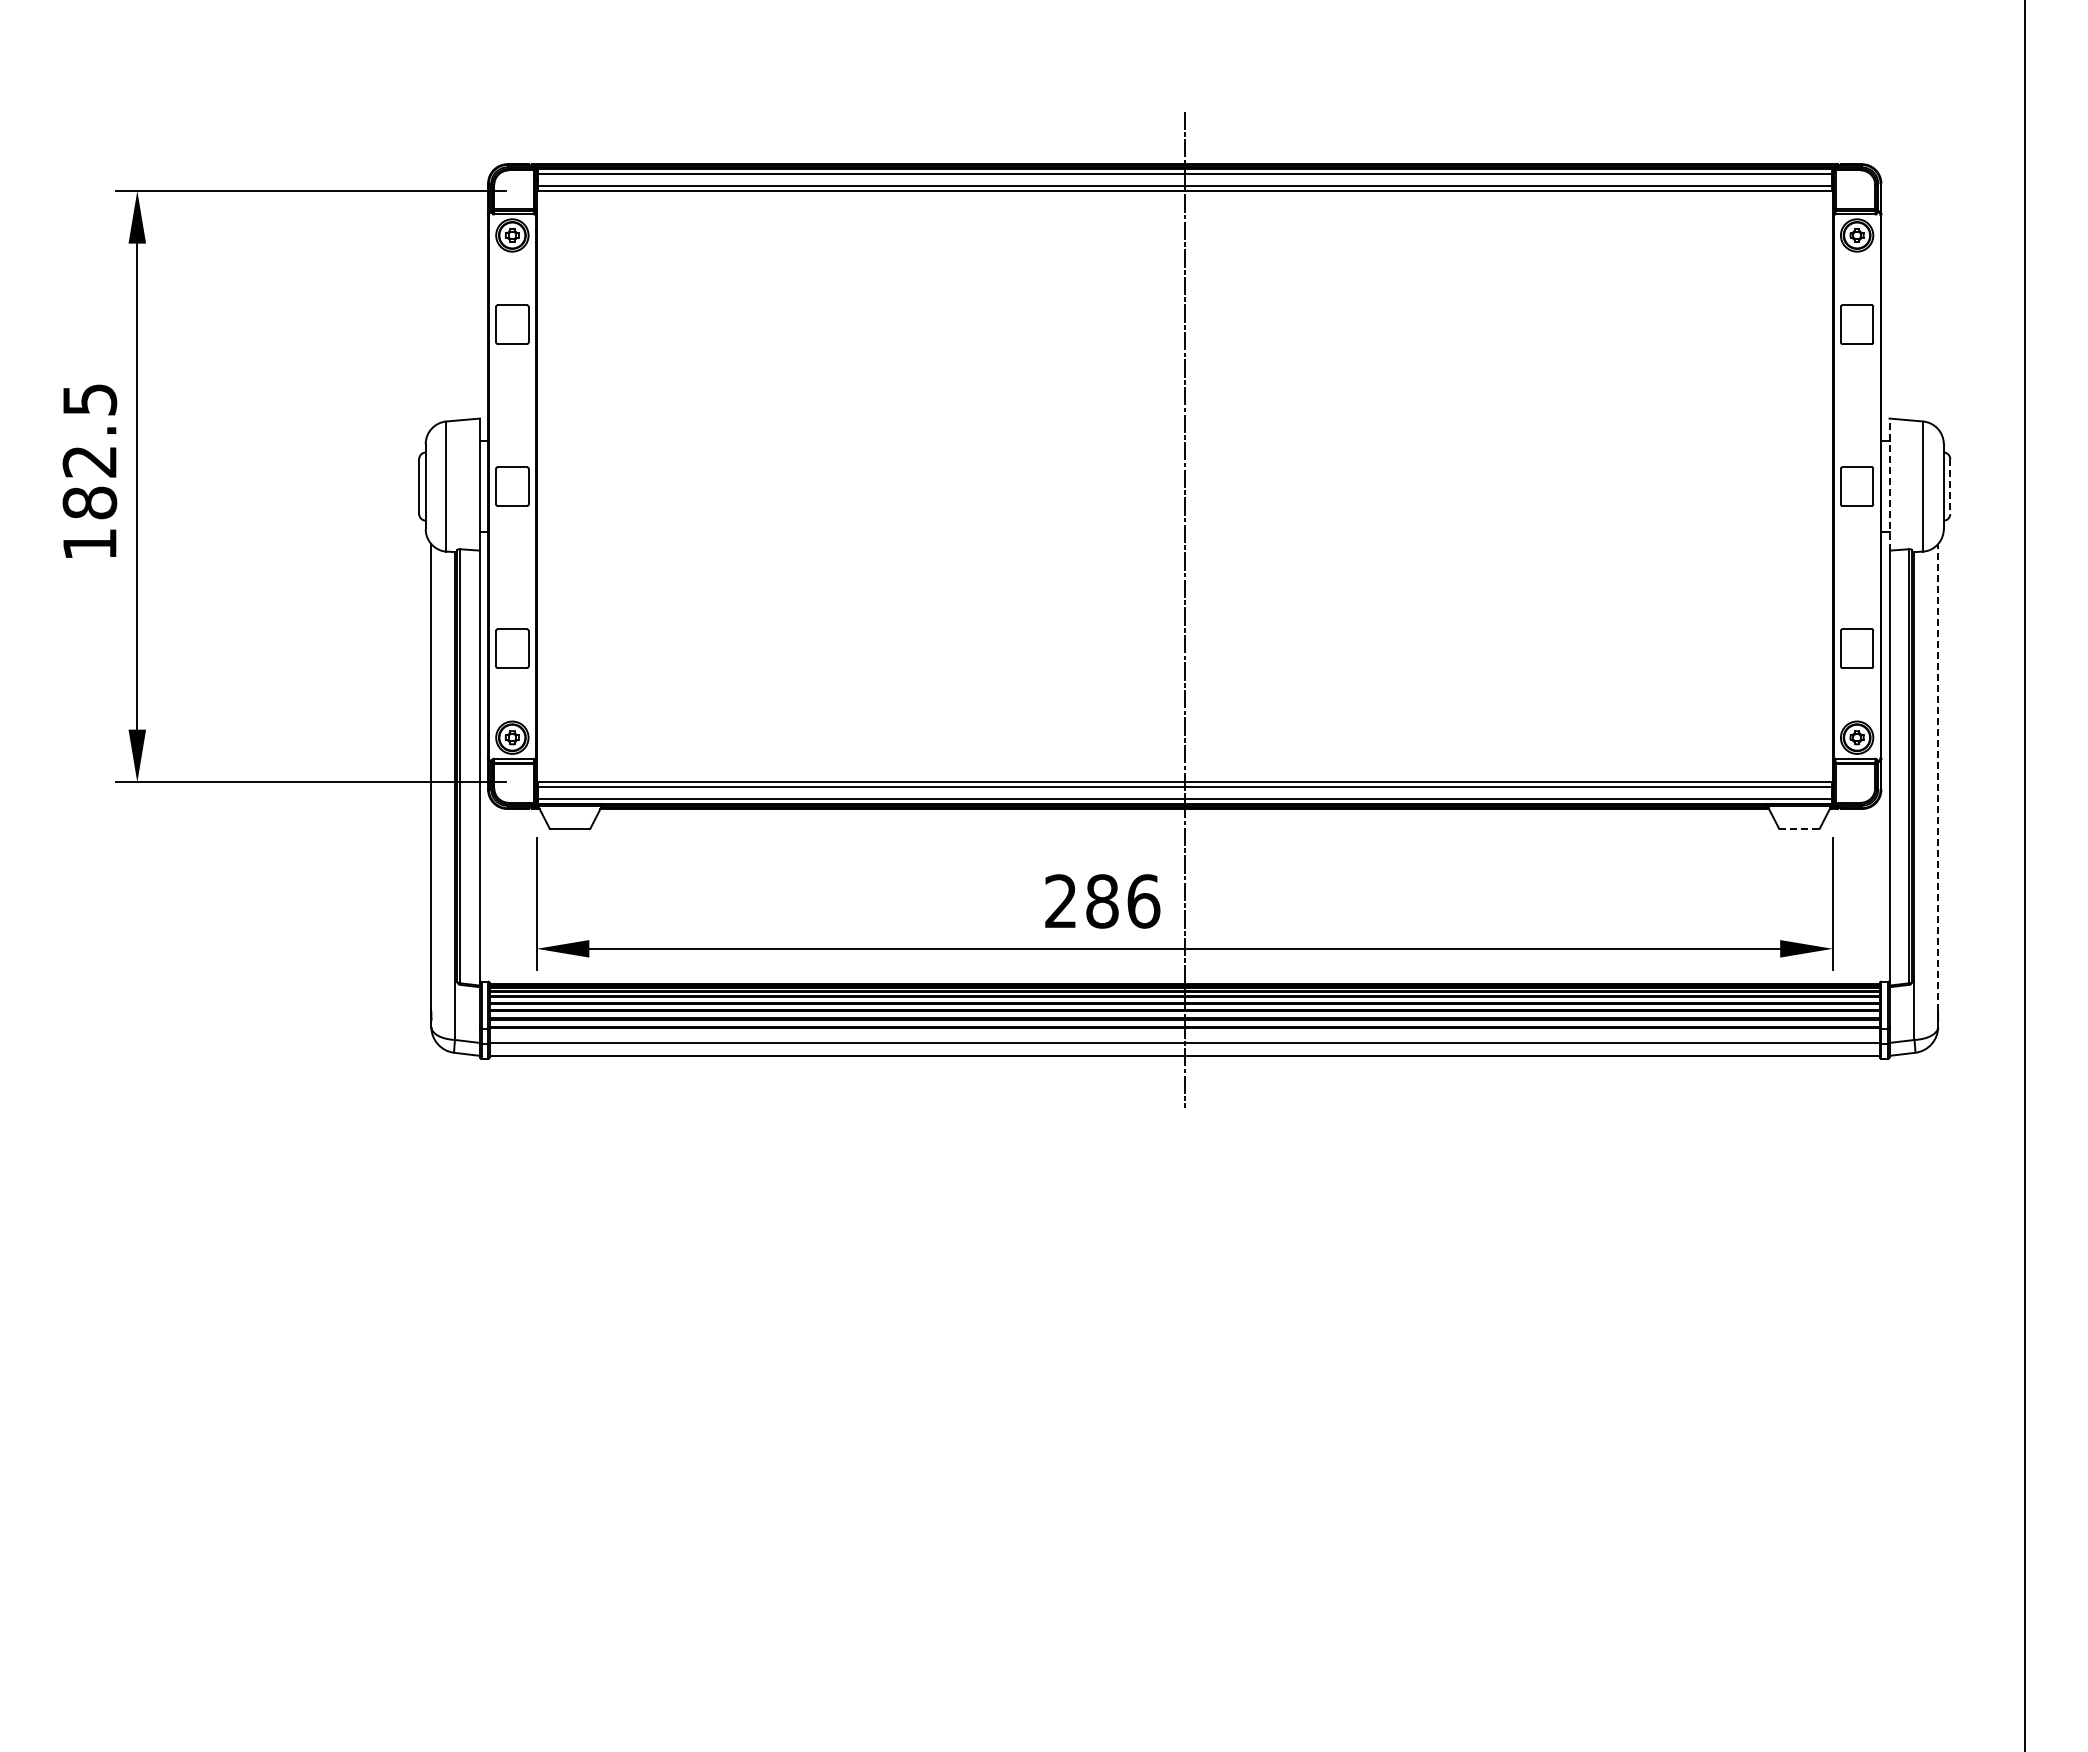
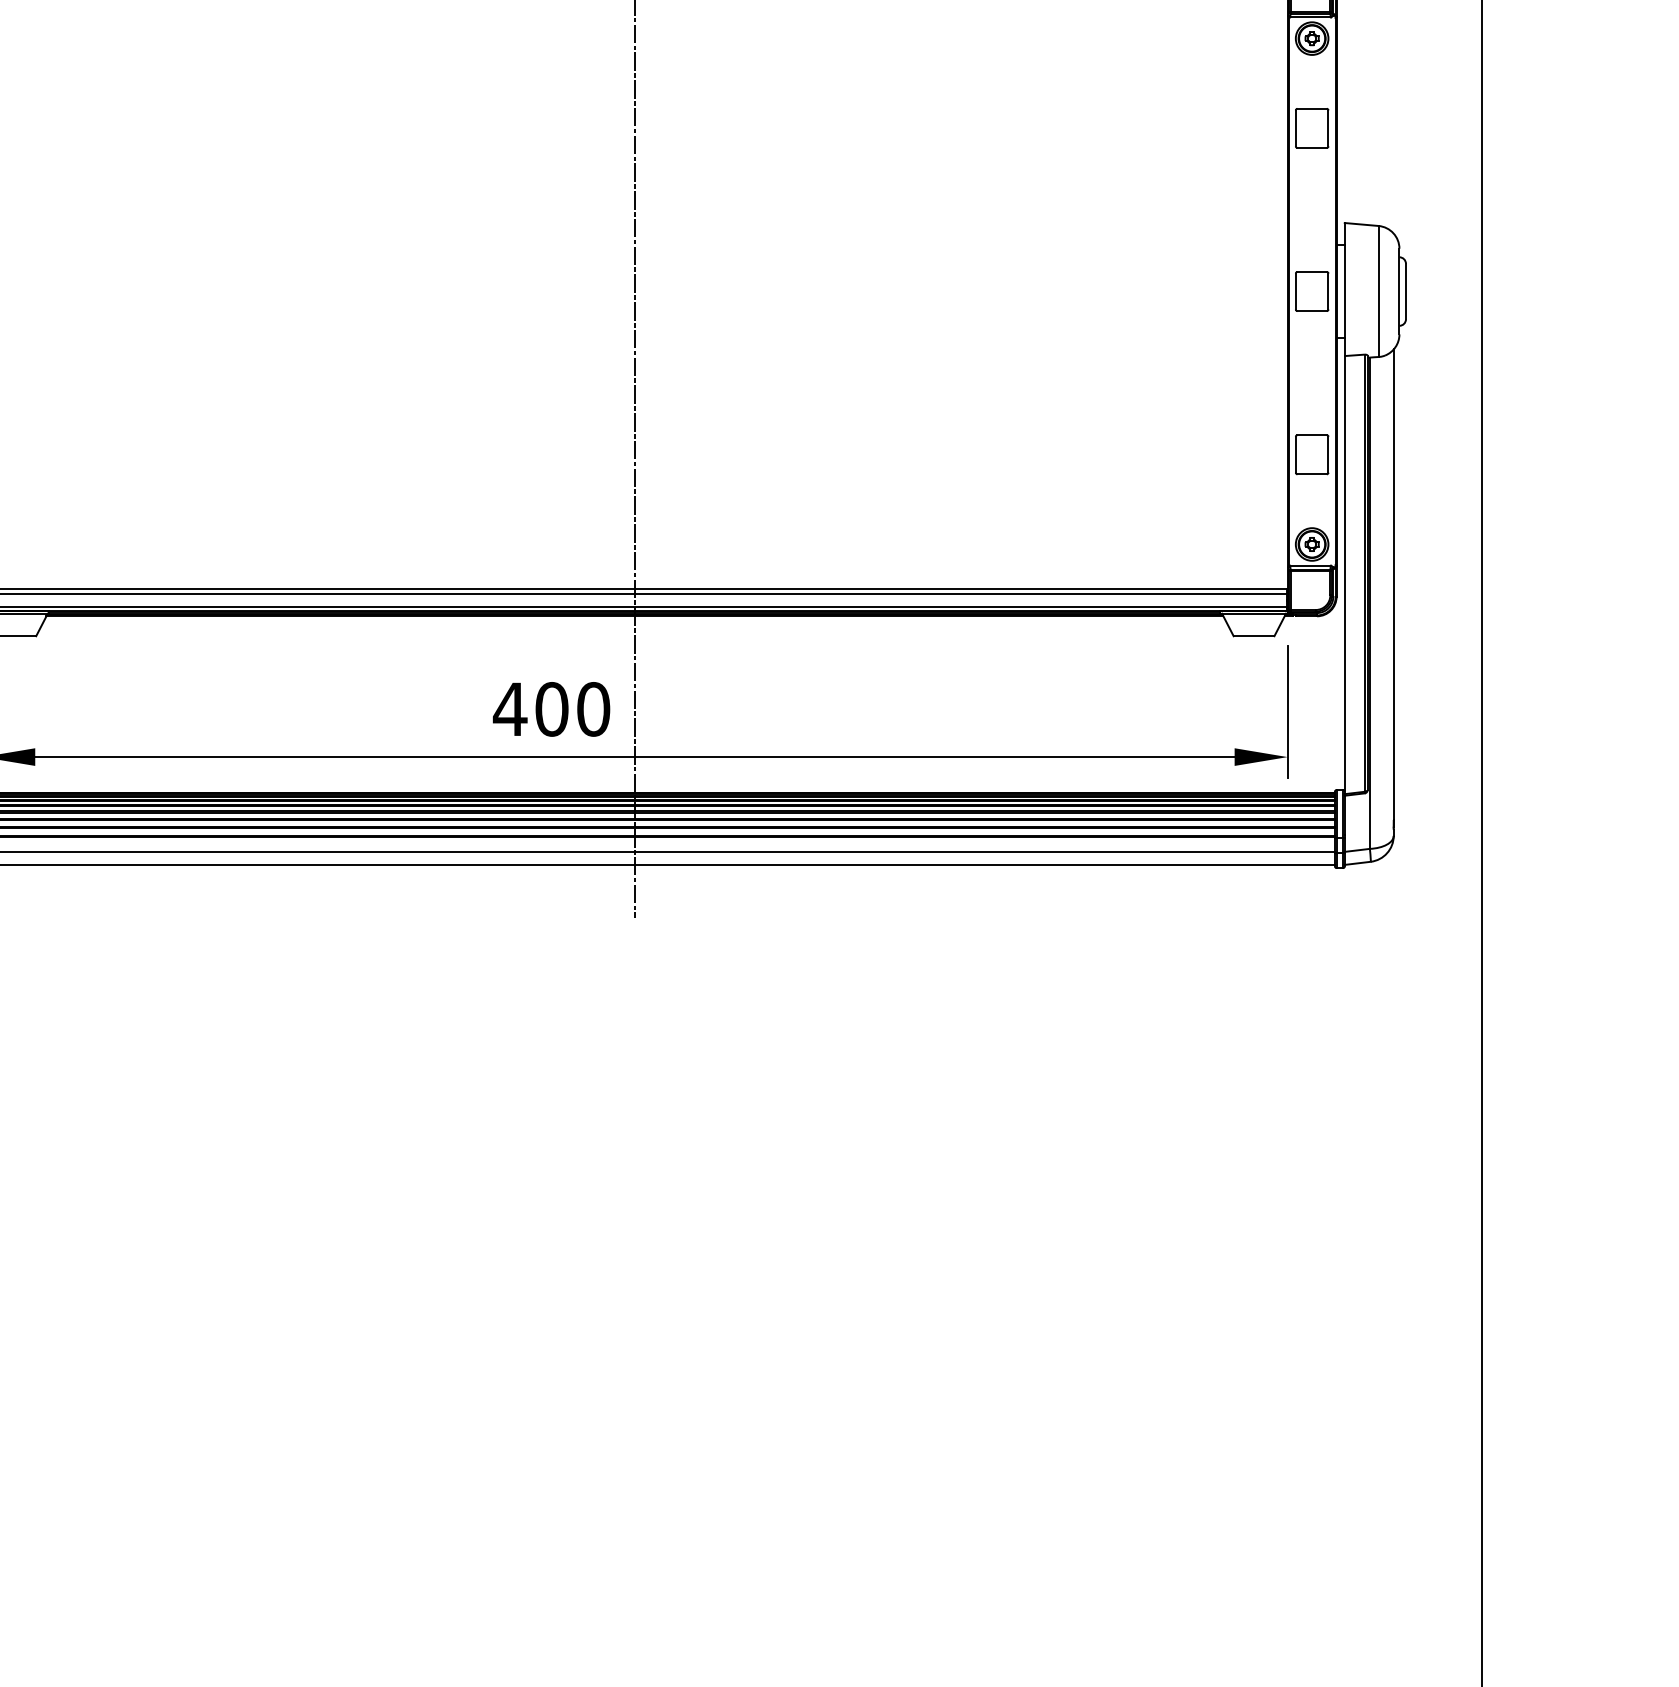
line: (1889, 484) -> (1344, 289), dashed -> solid
line: (1950, 486) -> (1406, 291), dashed -> solid
line: (1938, 777) -> (1394, 584), dashed -> solid
line: (1799, 828) -> (1254, 635), dashed -> solid
text: (1101, 901) -> (551, 709), 286 -> 400

